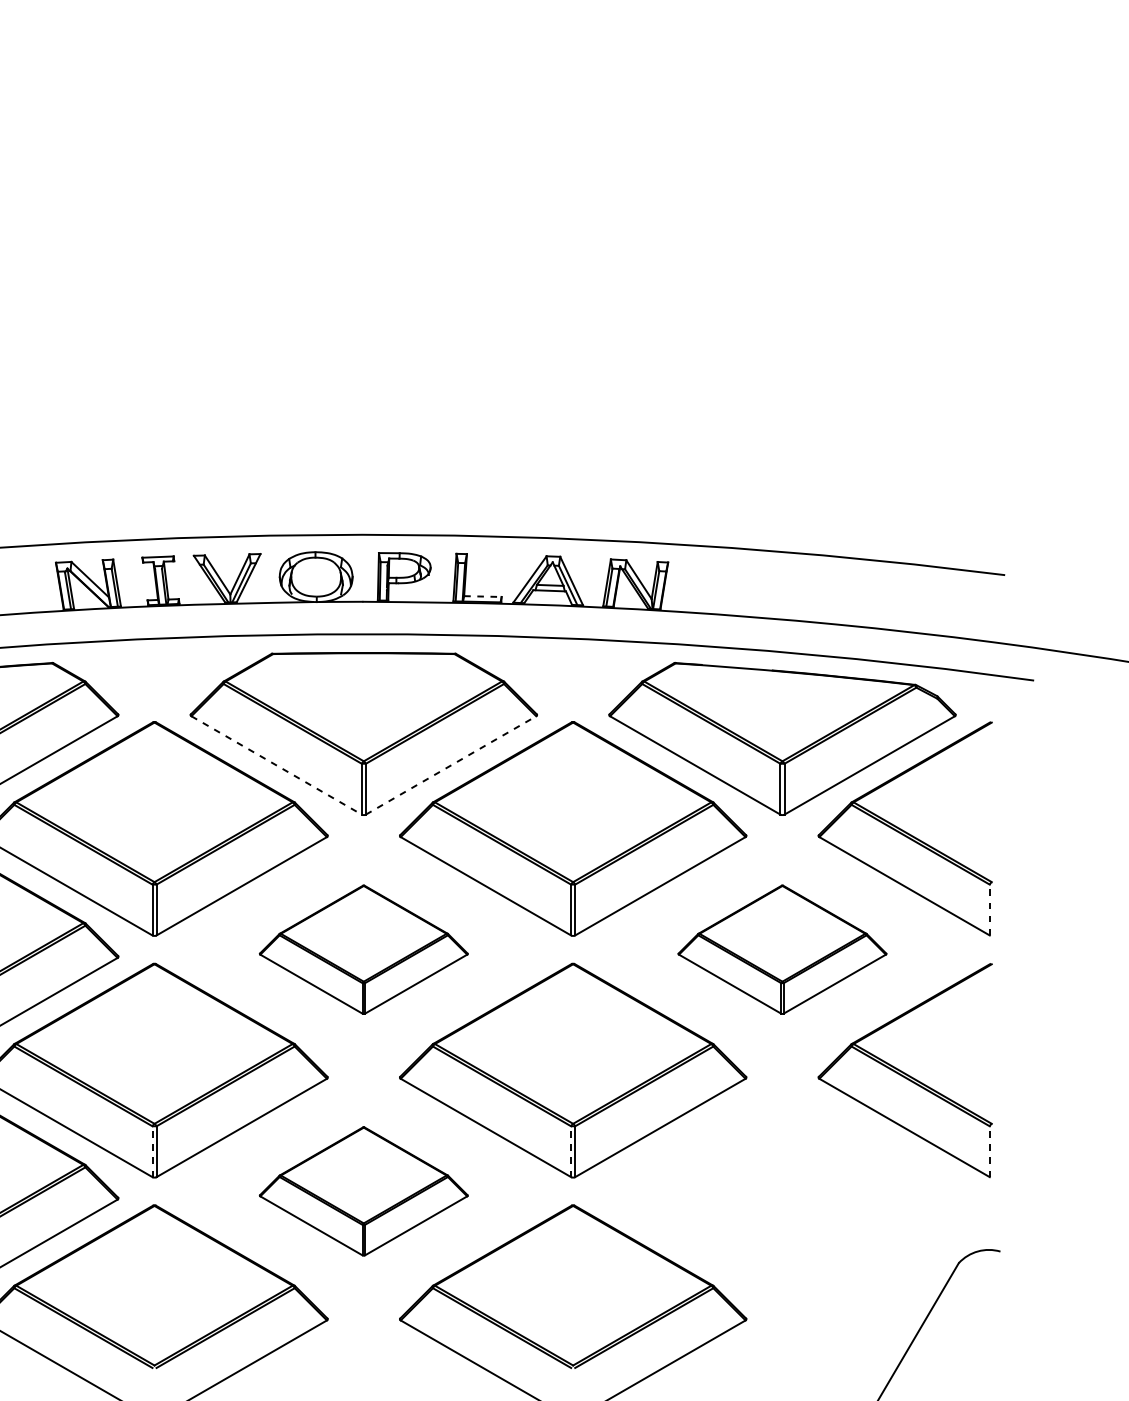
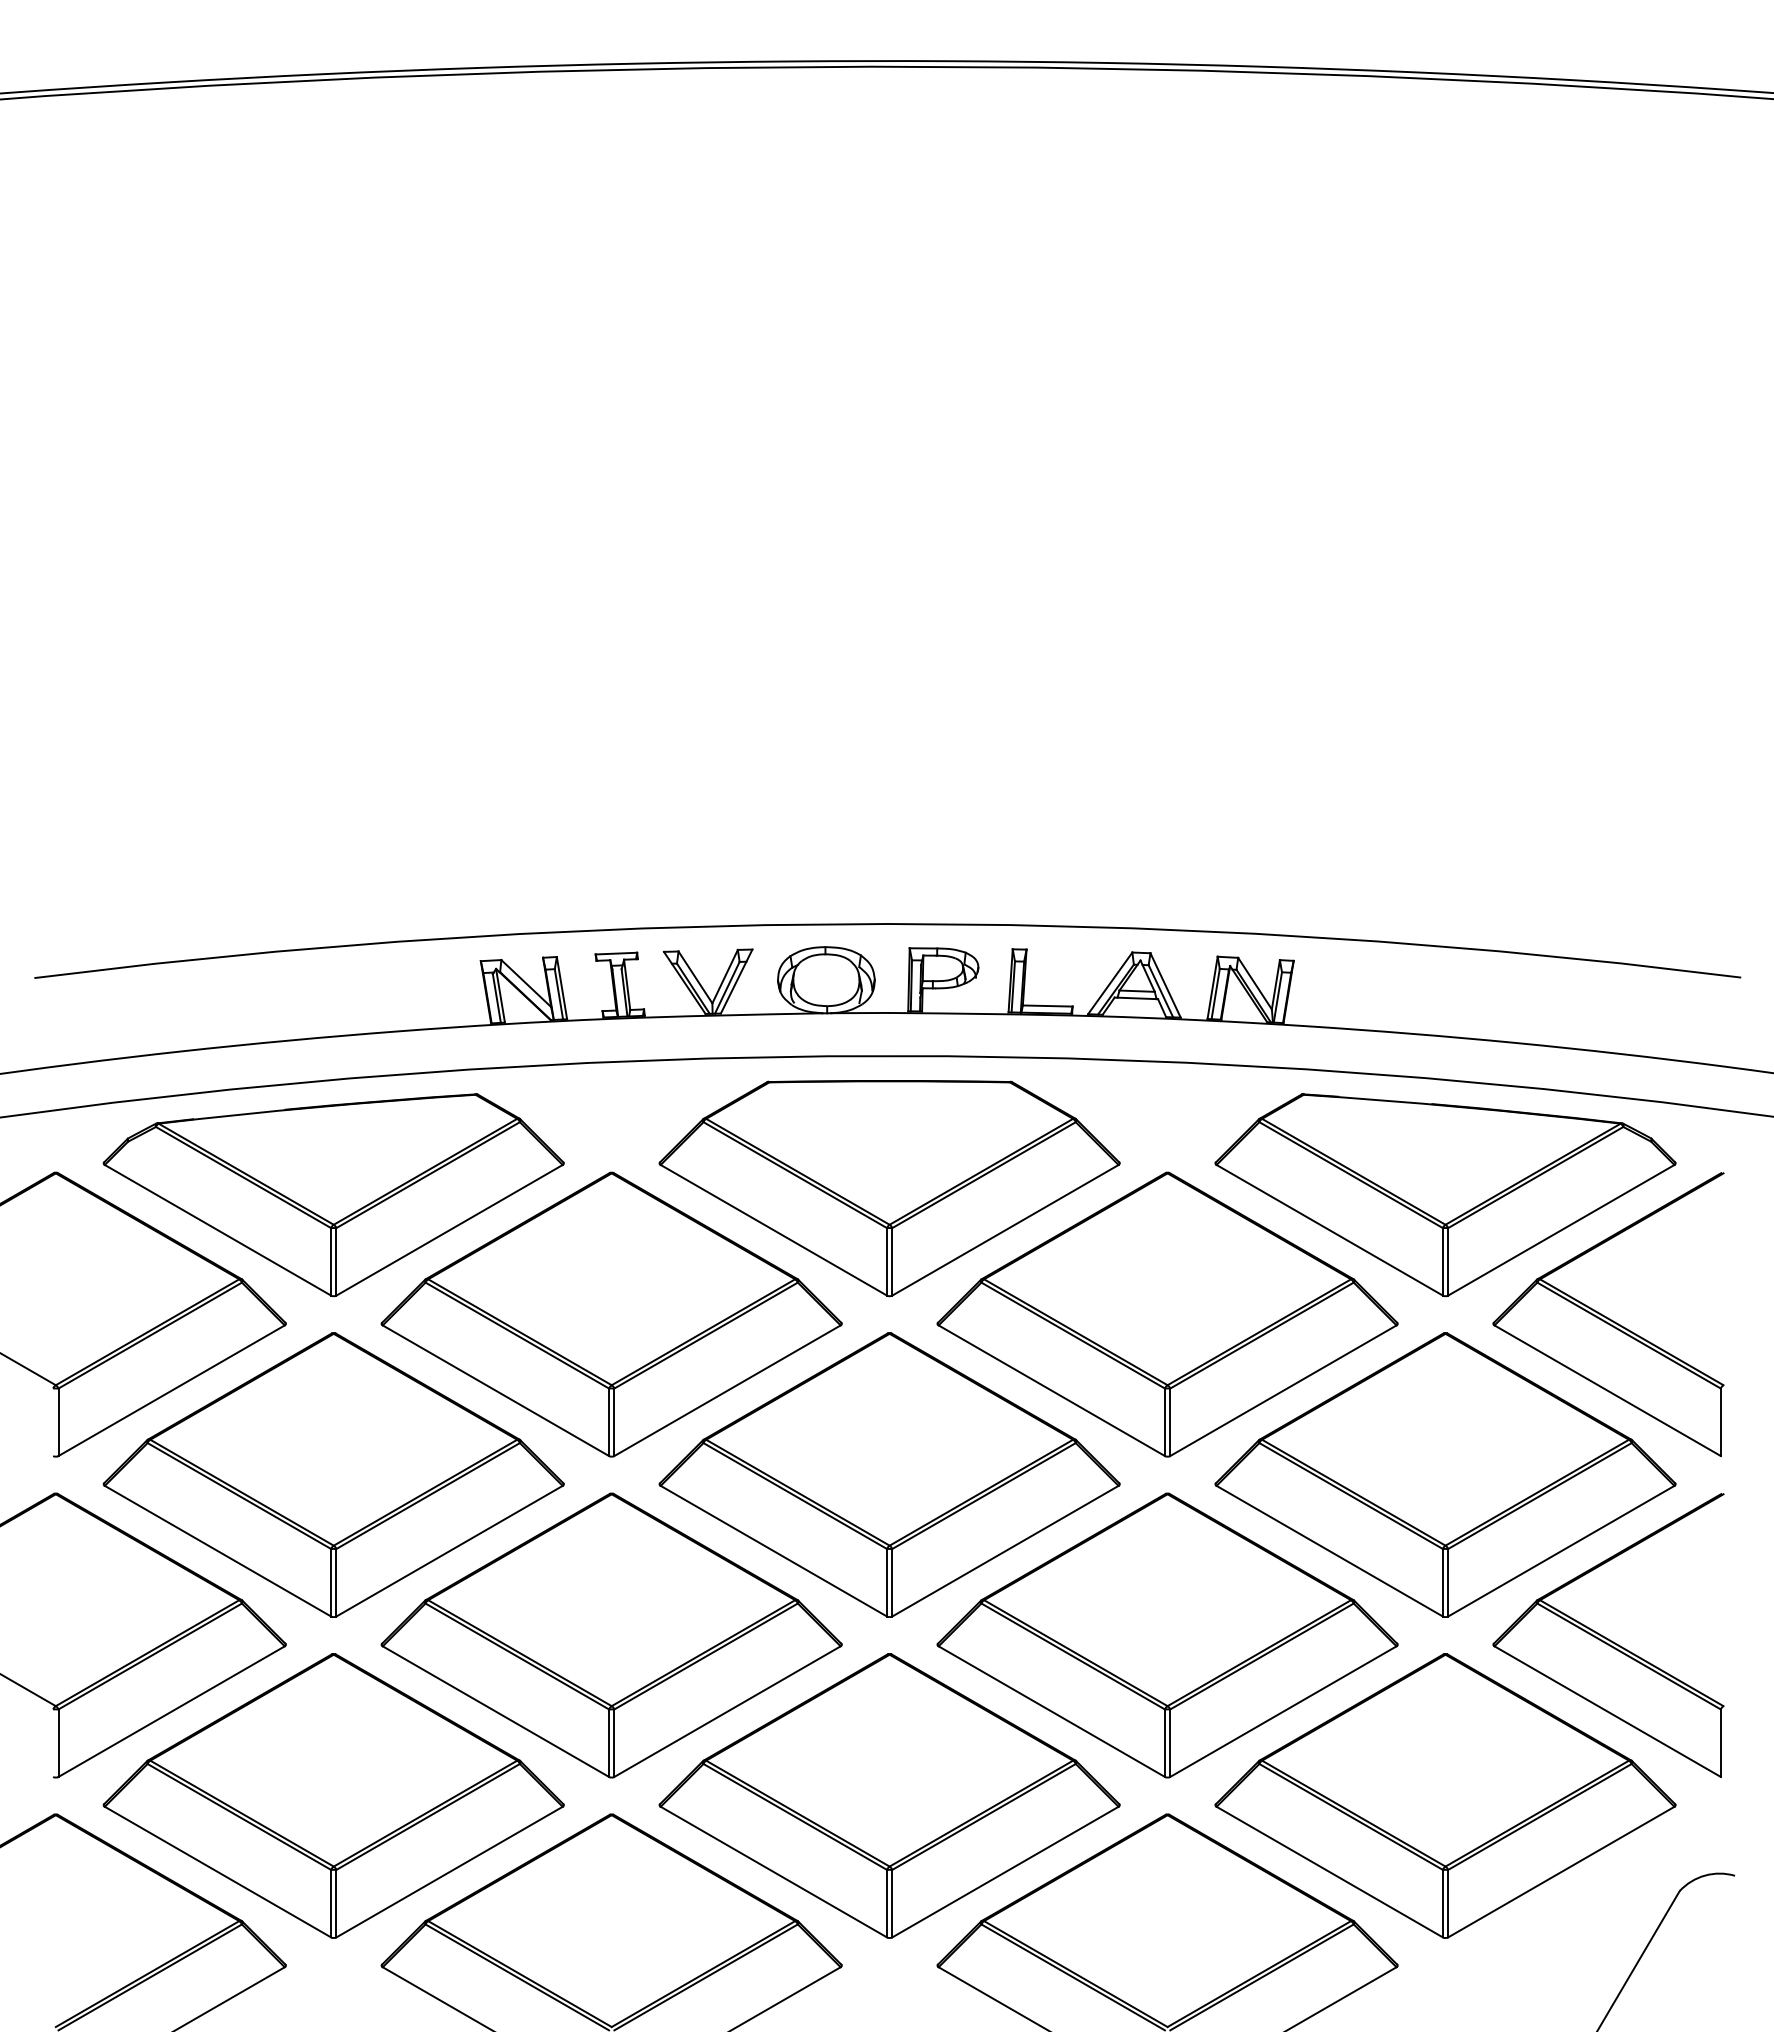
line: (482, 596) -> (1047, 1006), dashed -> solid
line: (276, 765) -> (773, 1230), dashed -> solid
line: (451, 765) -> (1005, 1230), dashed -> solid
line: (989, 910) -> (1720, 1422), dashed -> solid
part: (363, 949) -> (889, 1474), size x1.67
part: (782, 949) -> (1445, 1474), size x1.67
line: (152, 1151) -> (609, 1743), dashed -> solid
line: (570, 1151) -> (1164, 1743), dashed -> solid
line: (989, 1151) -> (1720, 1743), dashed -> solid
part: (363, 1191) -> (889, 1795), size x1.67
part: (782, 1191) -> (1445, 1795), added

